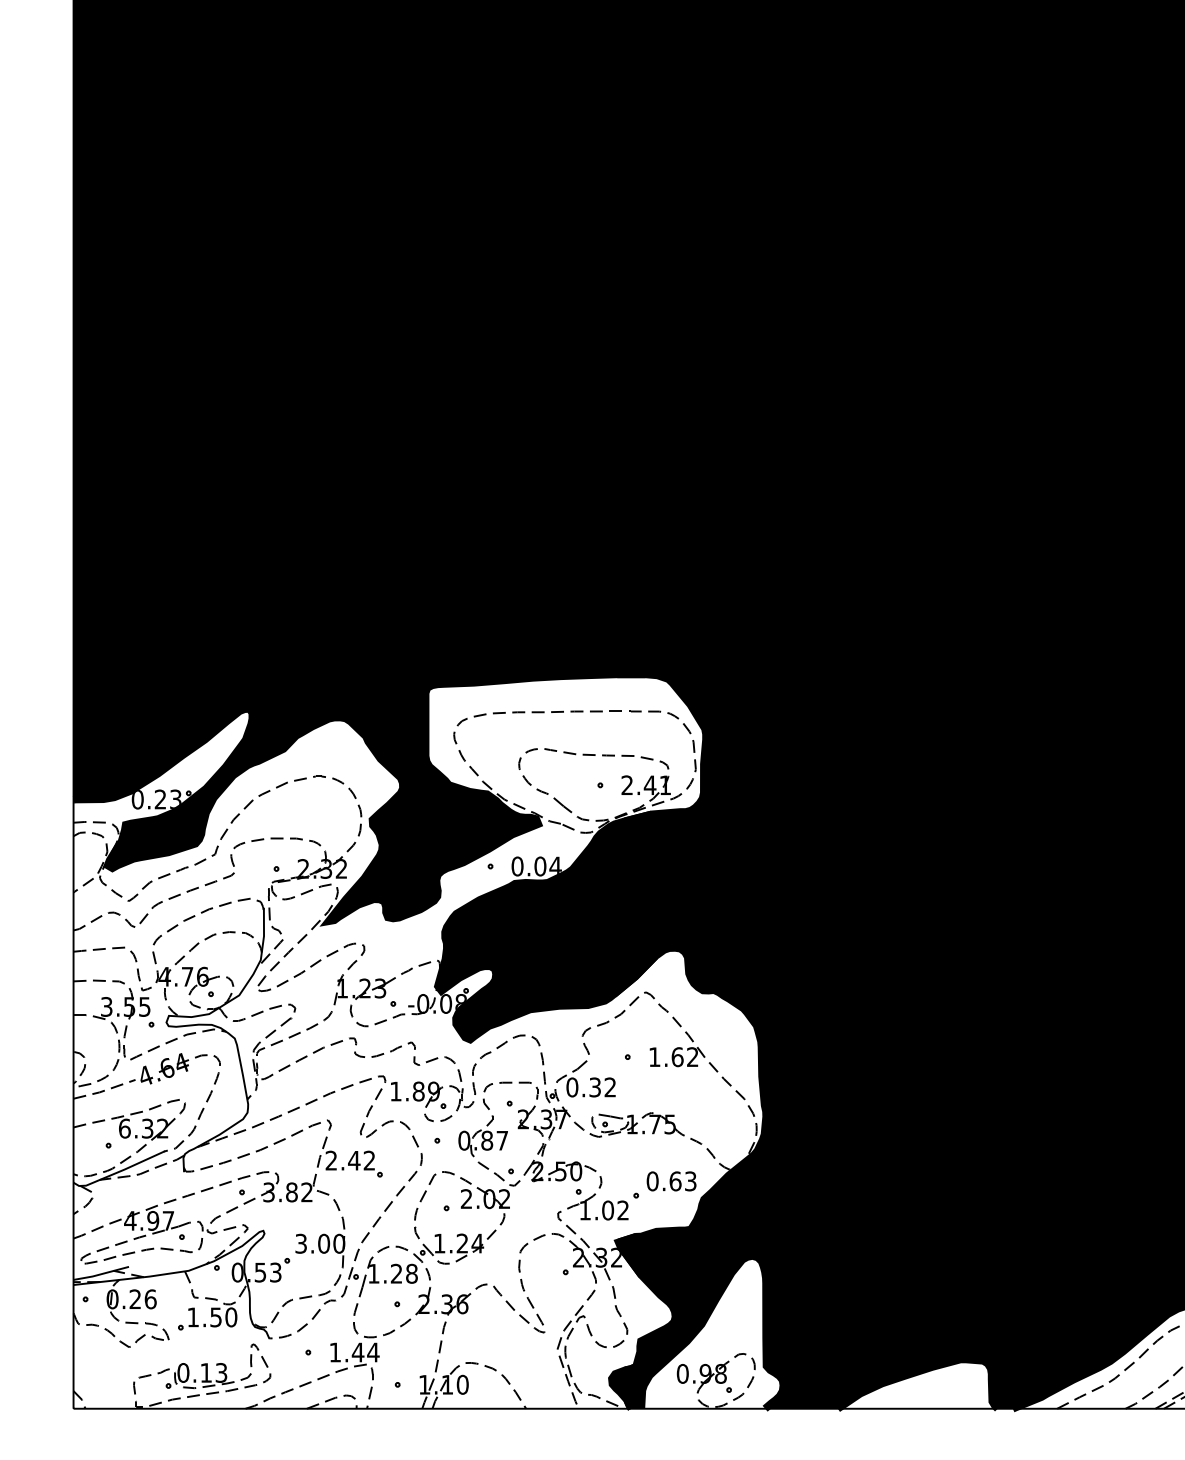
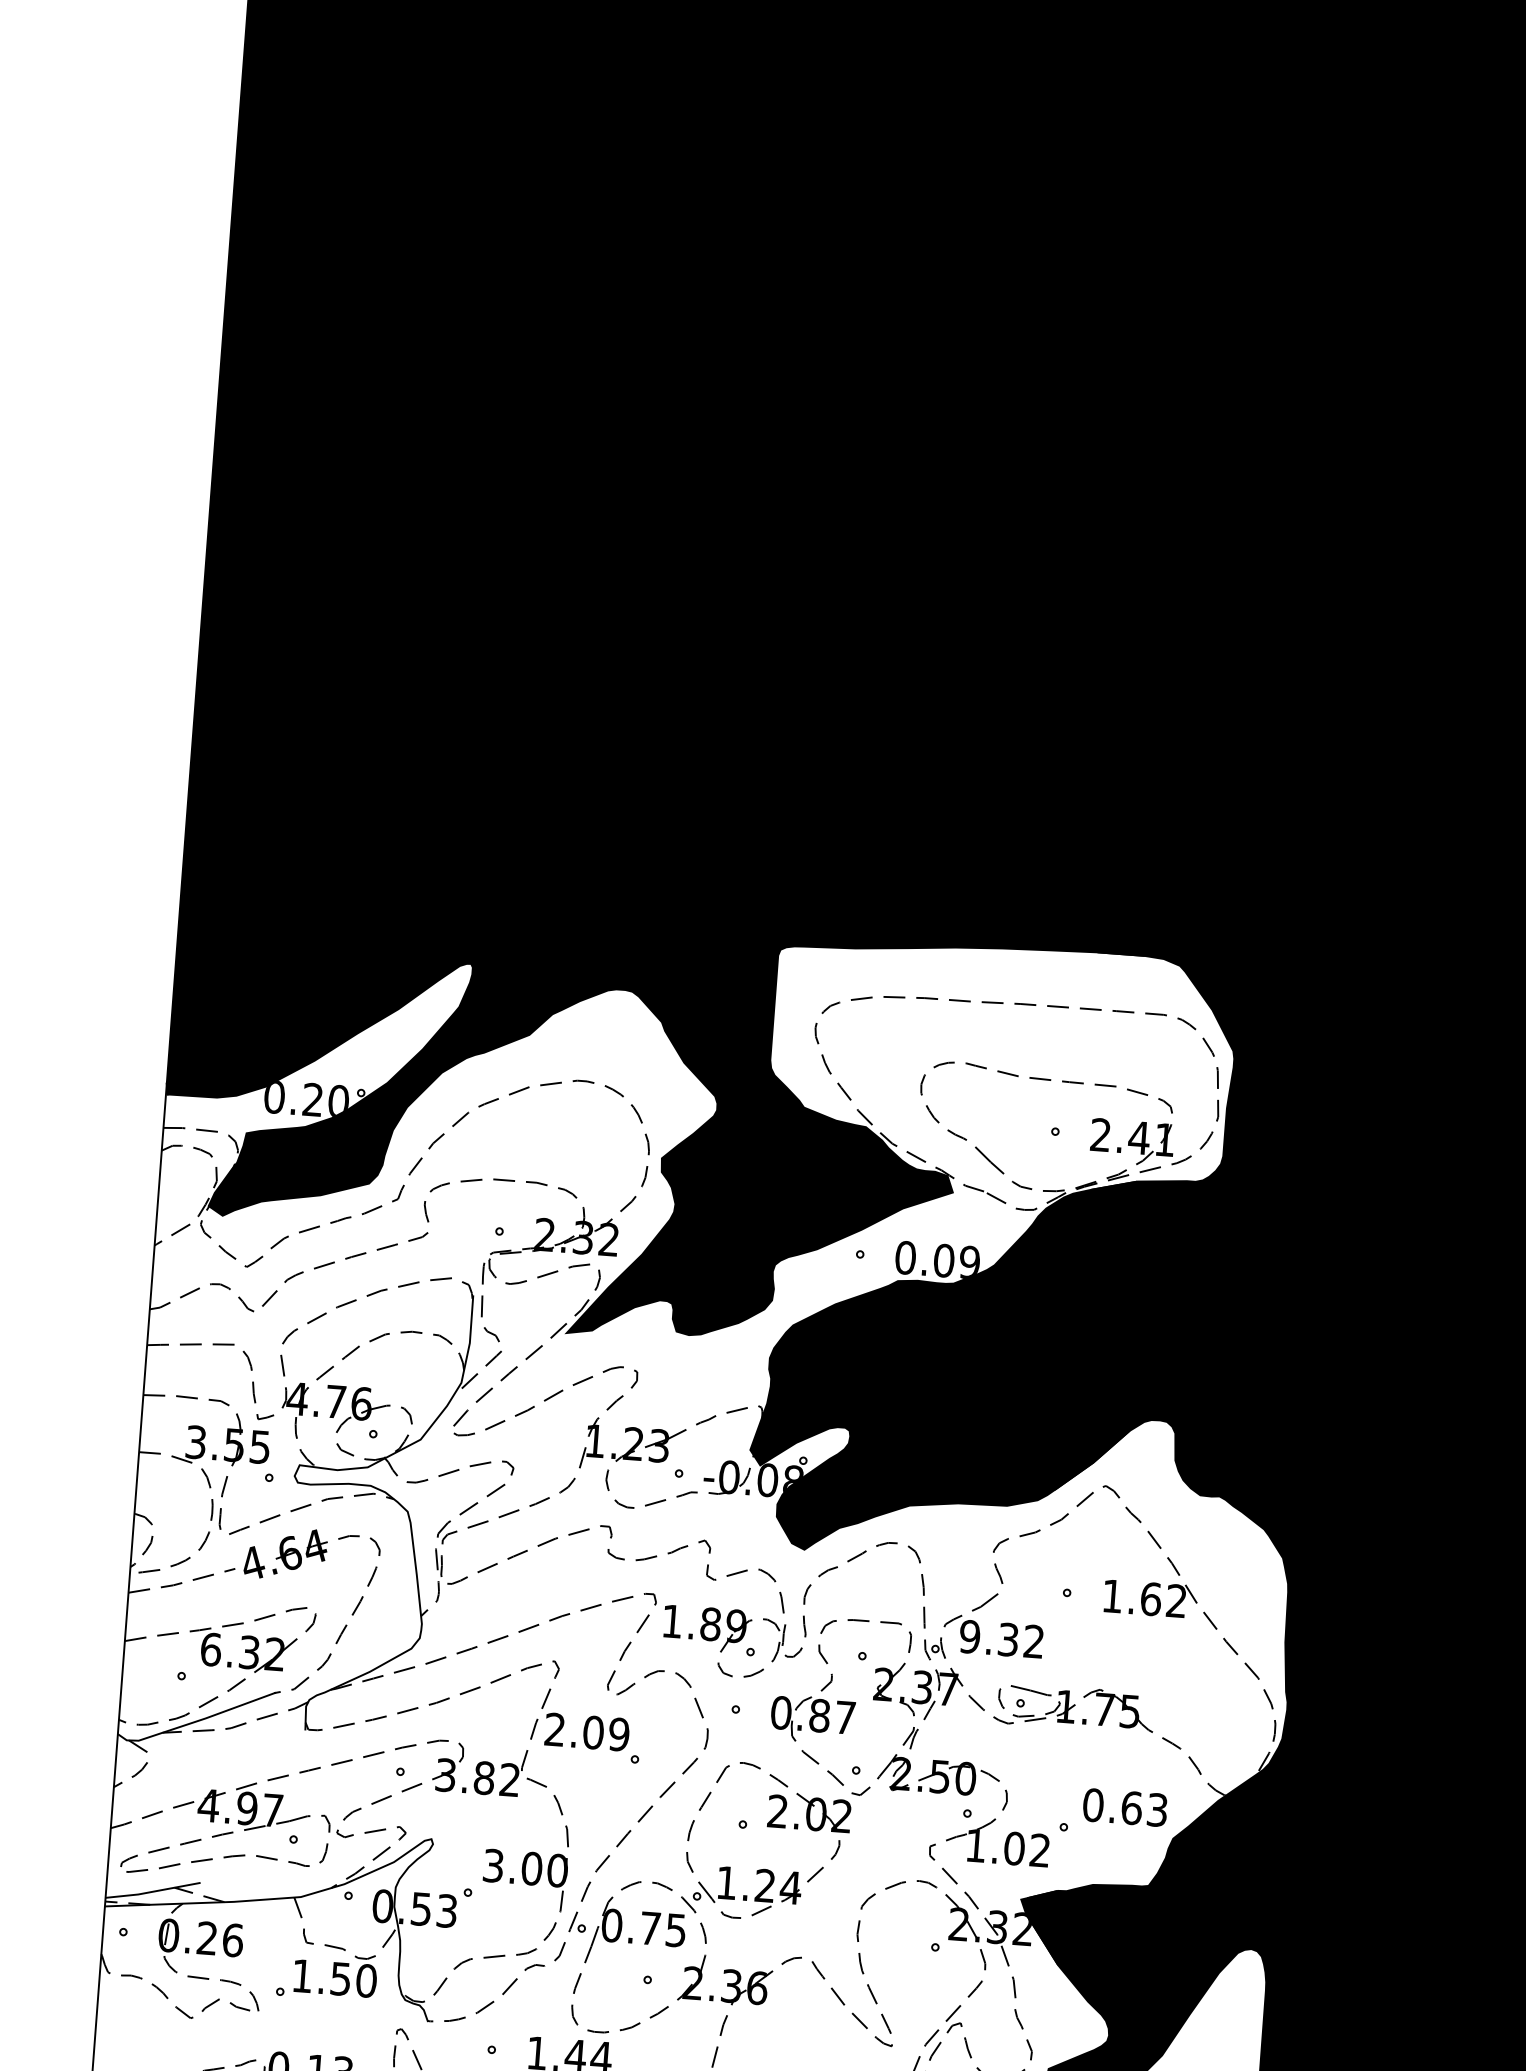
text: (175, 798) -> (338, 1100), 0.23 -> 0.20
text: (555, 866) -> (969, 1262), 0.04 -> 0.09
text: (572, 1087) -> (970, 1636), 0.32 -> 9.32
text: (361, 1160) -> (605, 1733), 2.42 -> 2.09
text: (392, 1273) -> (643, 1927), 1.28 -> 0.75

